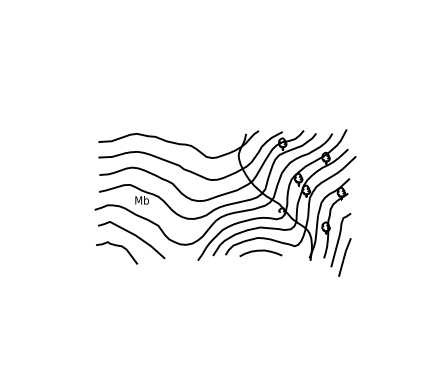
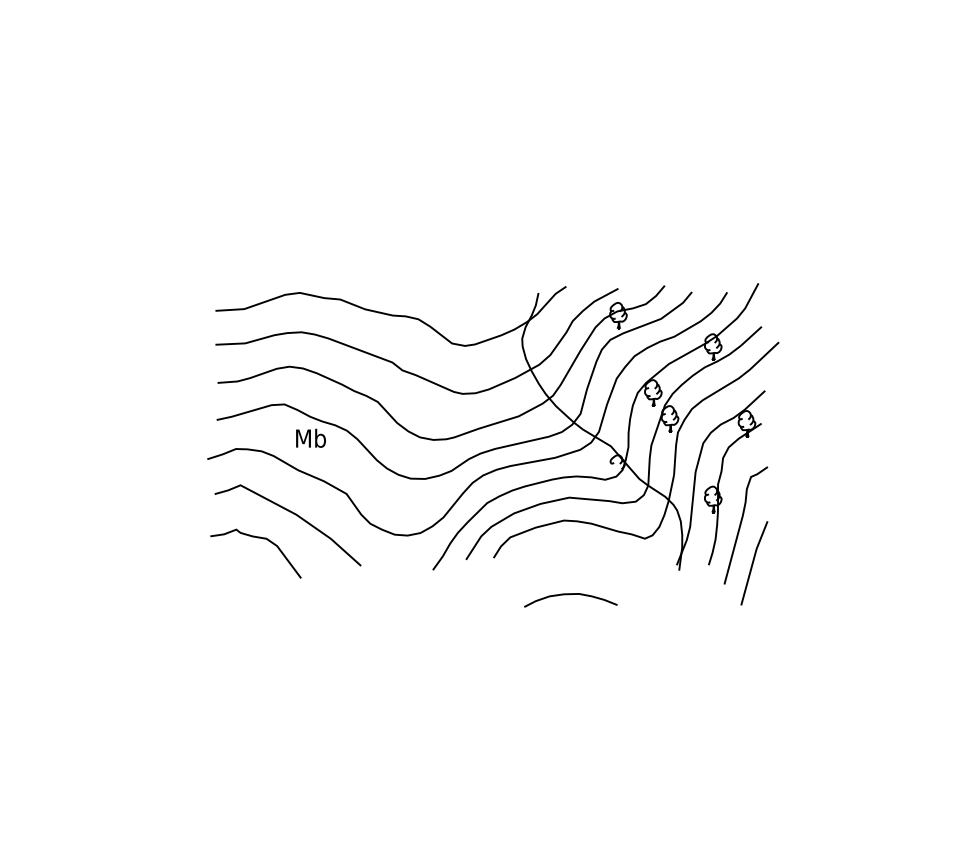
curve: (260, 251) -> (569, 596), moved

